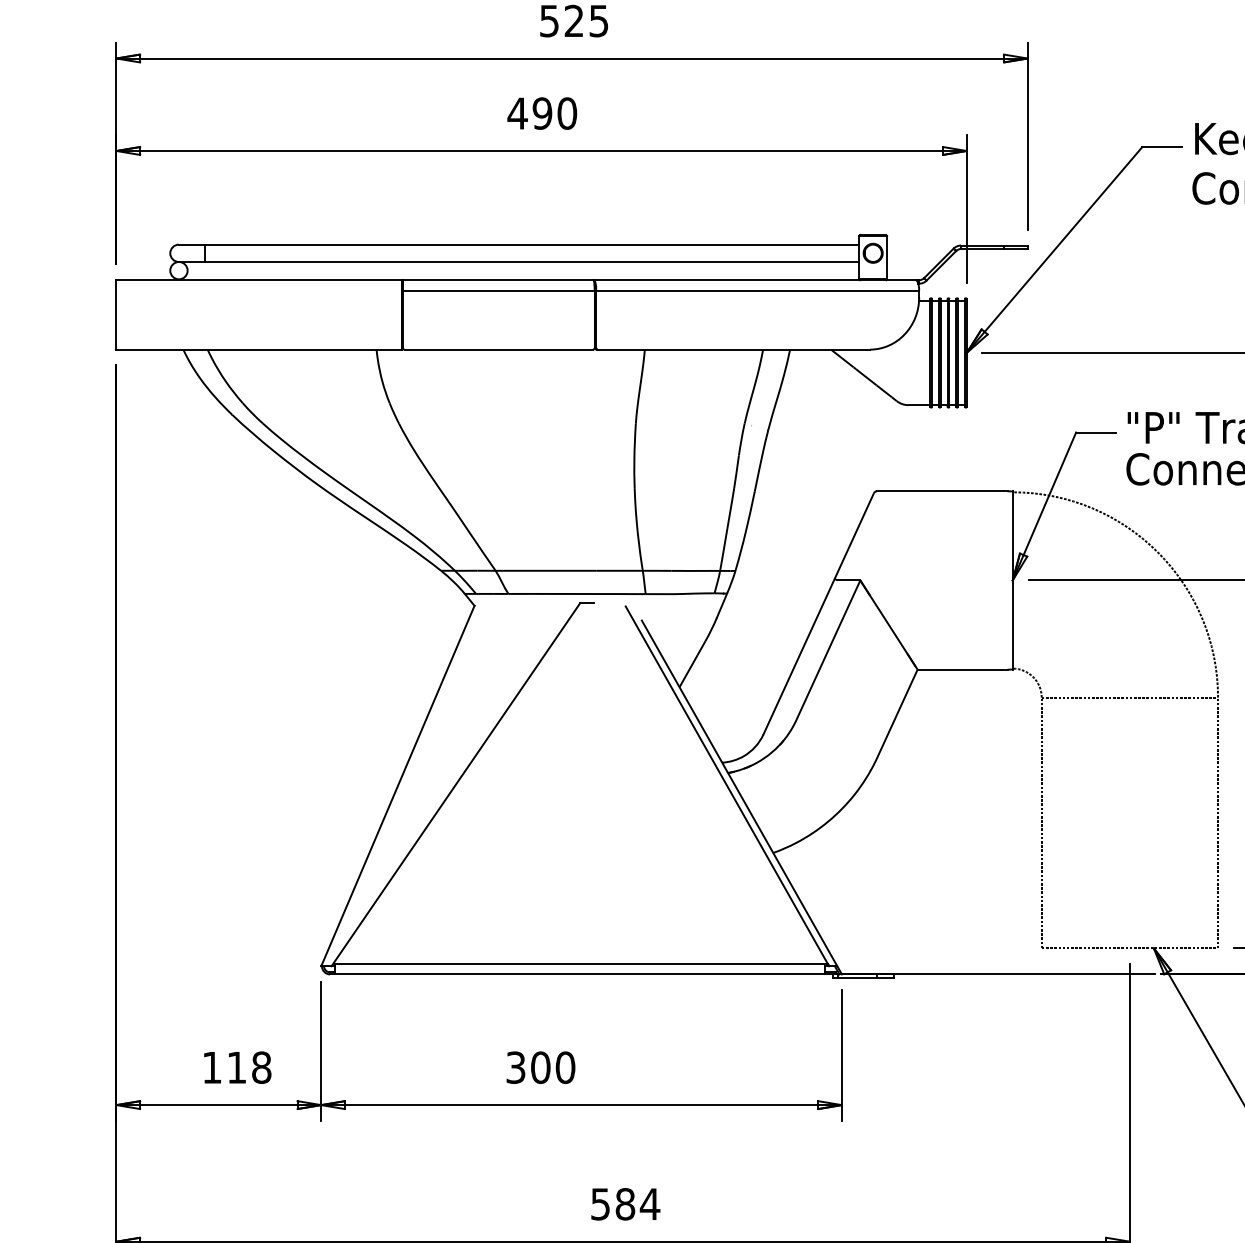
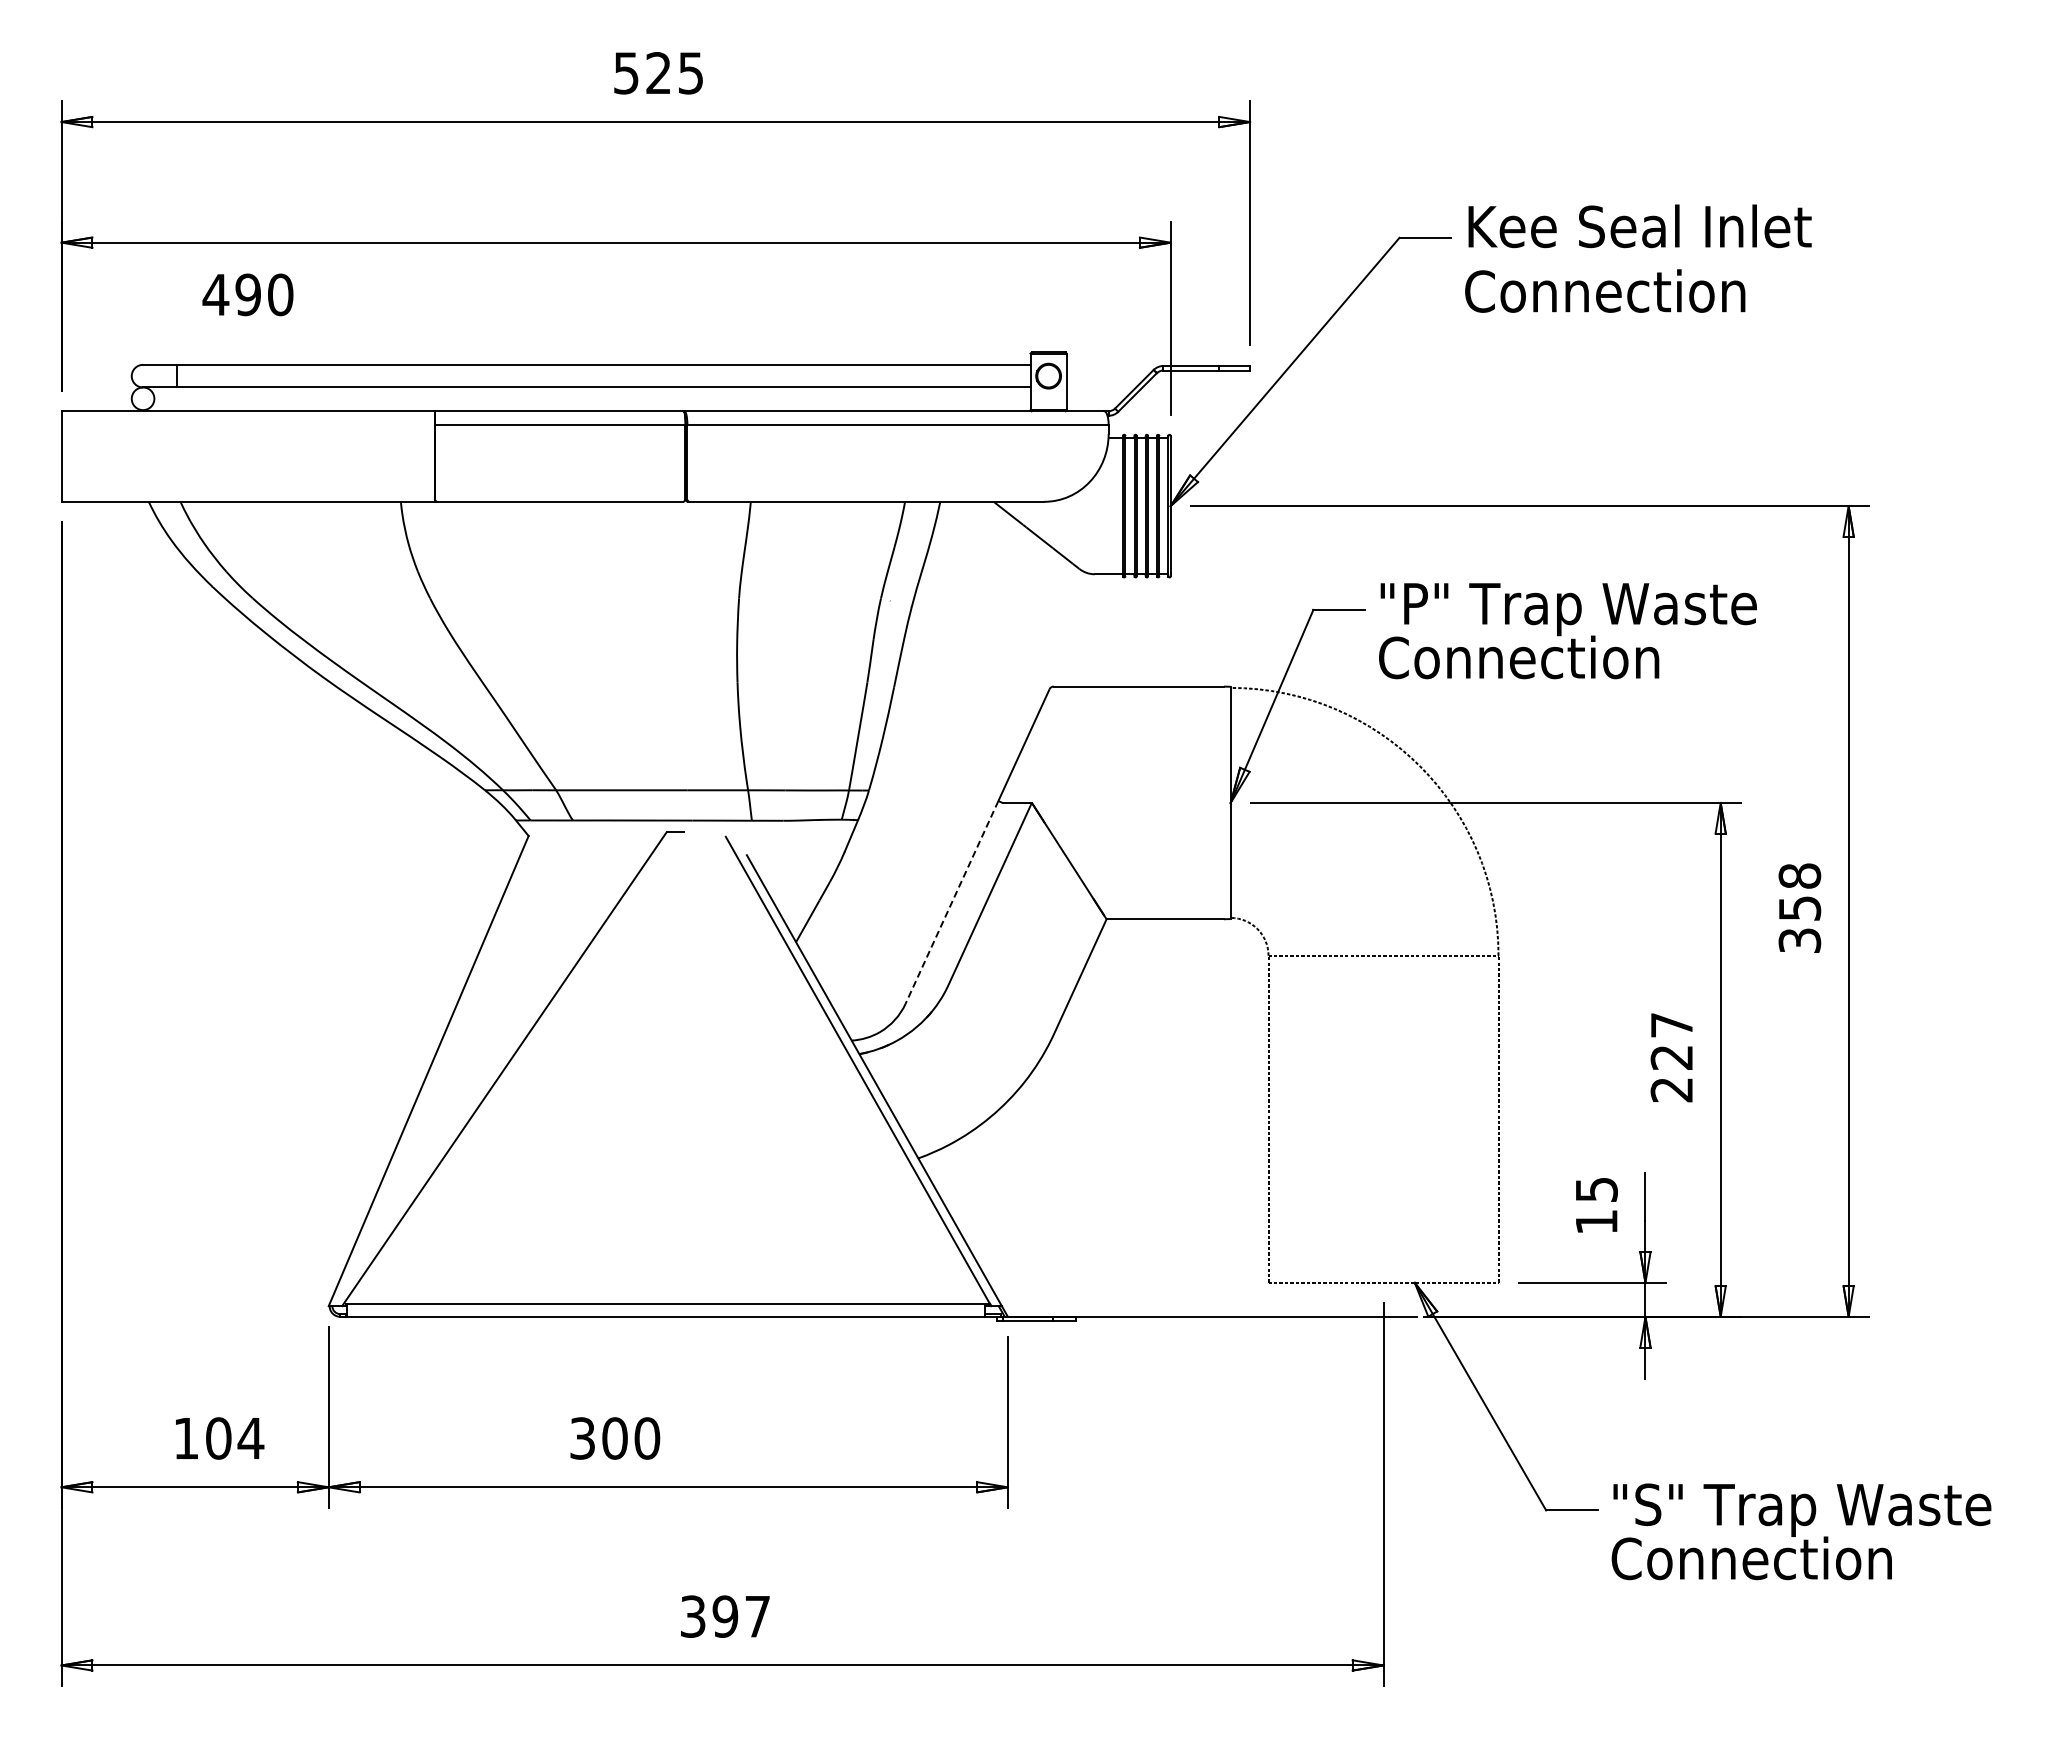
text: (541, 113) -> (247, 294), moved
line: (798, 656) -> (951, 902), solid -> dashed
text: (249, 1067) -> (235, 1438), 118 -> 104
text: (626, 1204) -> (726, 1616), 584 -> 397

